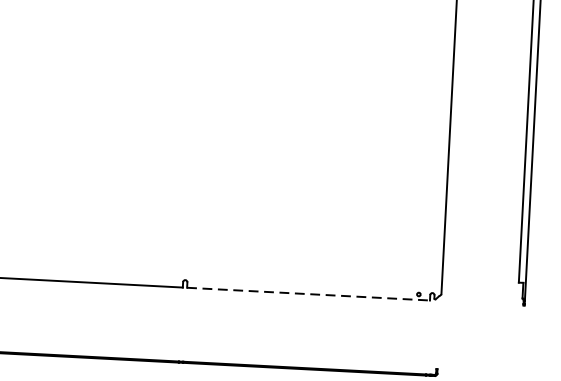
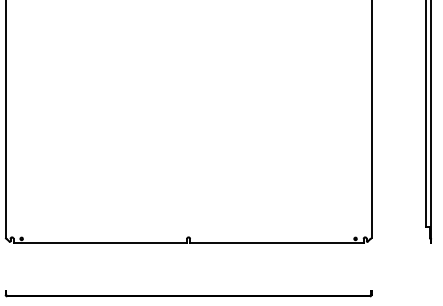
line: (307, 293) -> (276, 242), dashed -> solid

